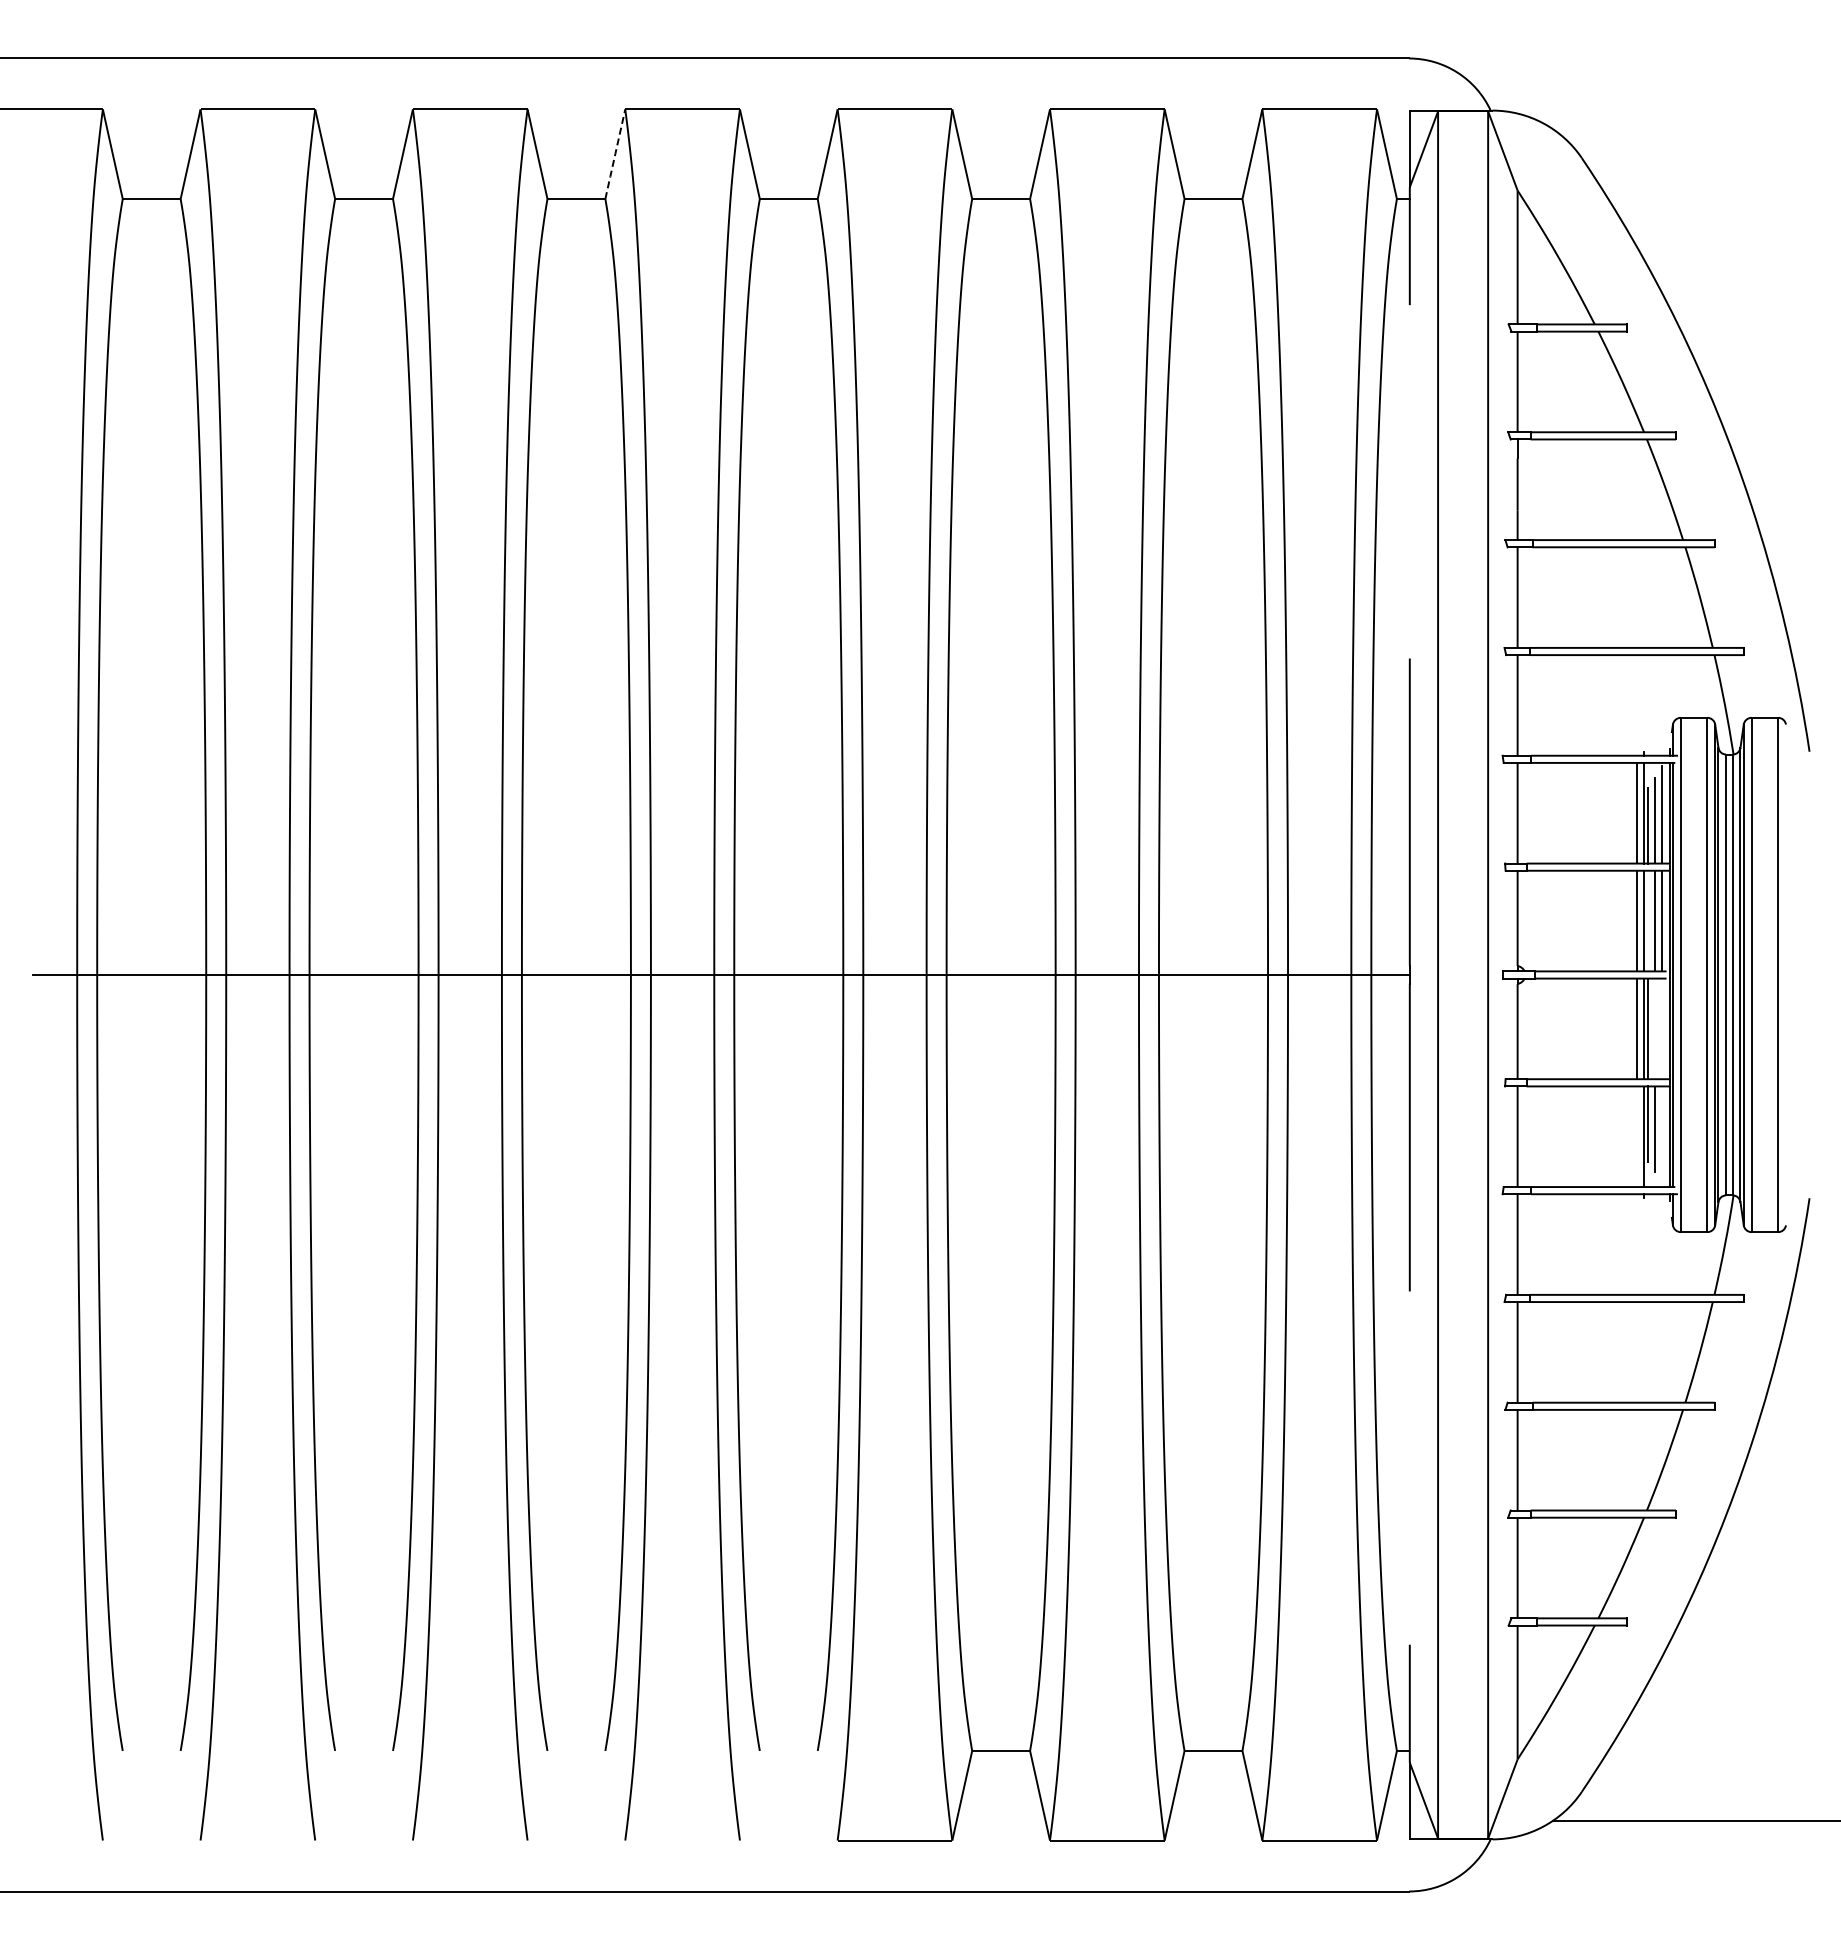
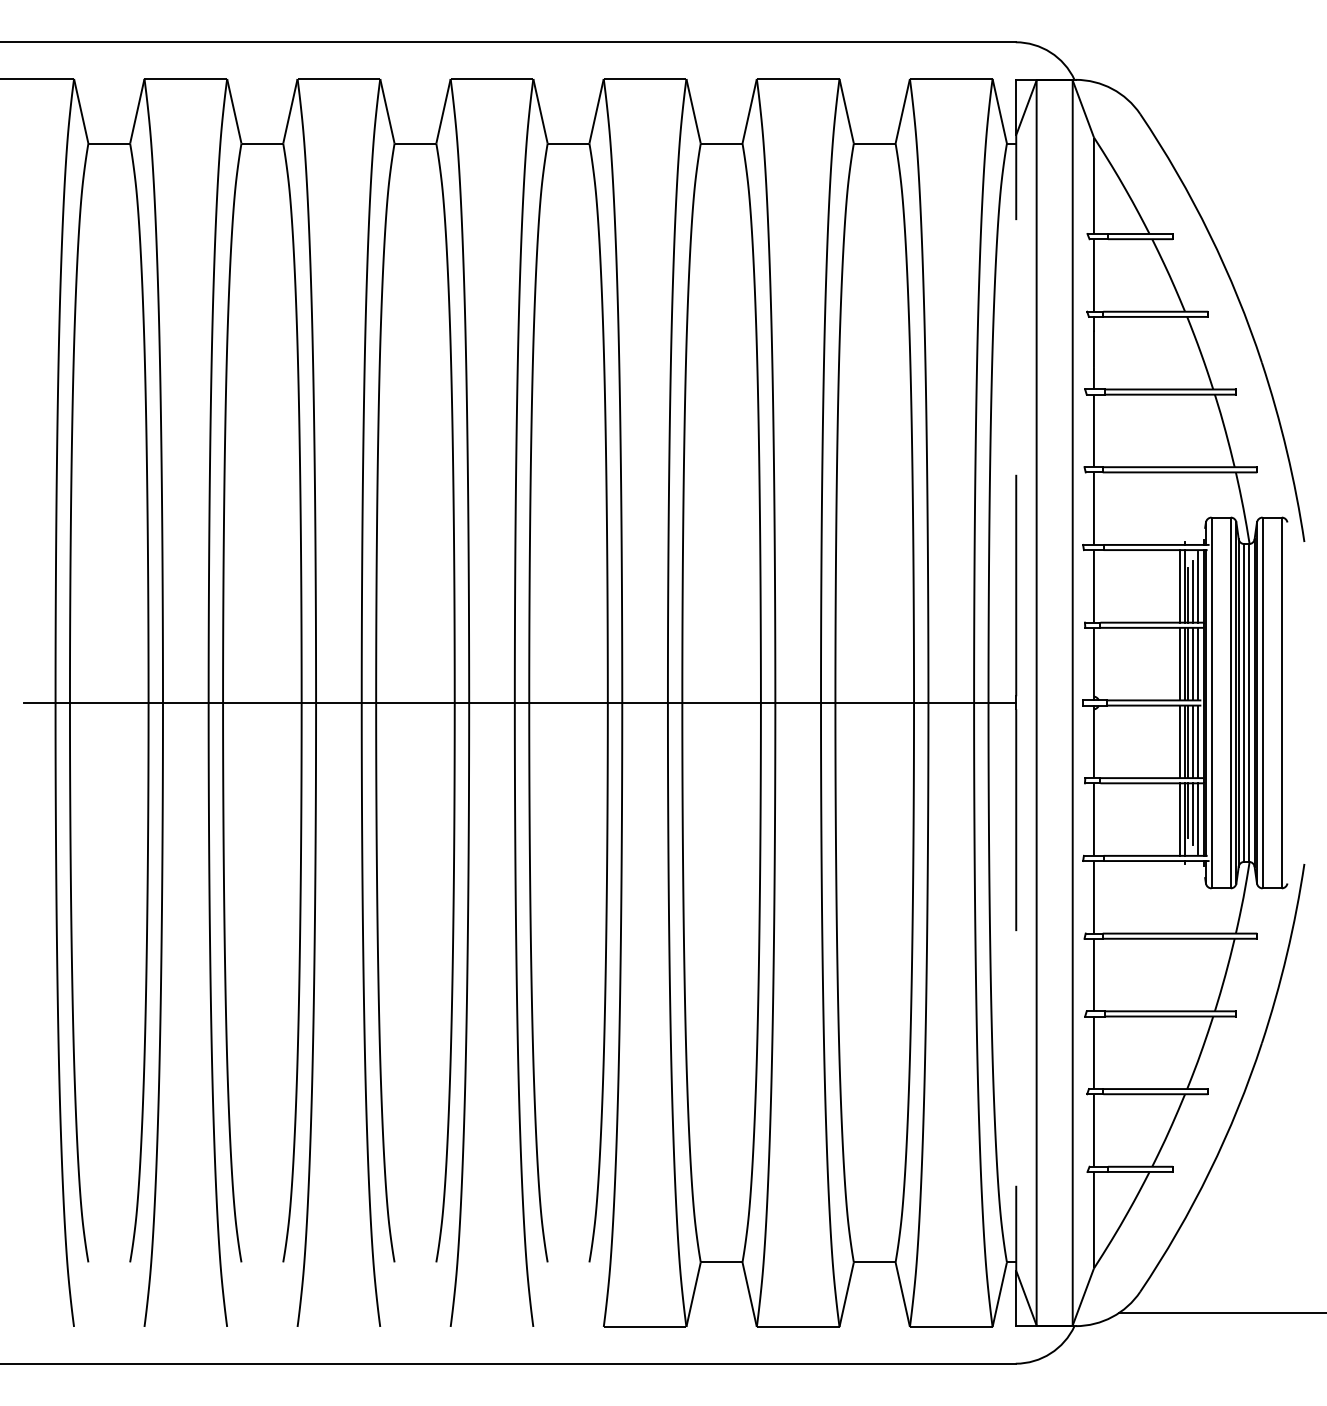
line: (615, 154) -> (443, 111), dashed -> solid
line: (1647, 920) -> (1187, 663), added
line: (1655, 1028) -> (1193, 741), added
line: (1661, 1028) -> (1197, 741), added
line: (1661, 1135) -> (1197, 818), added
line: (1636, 1136) -> (1179, 819), added

